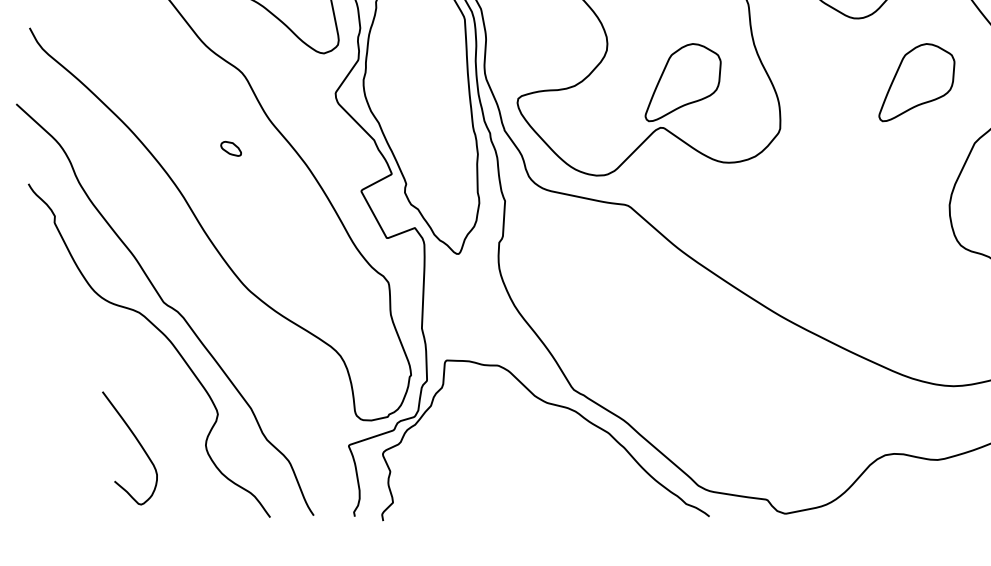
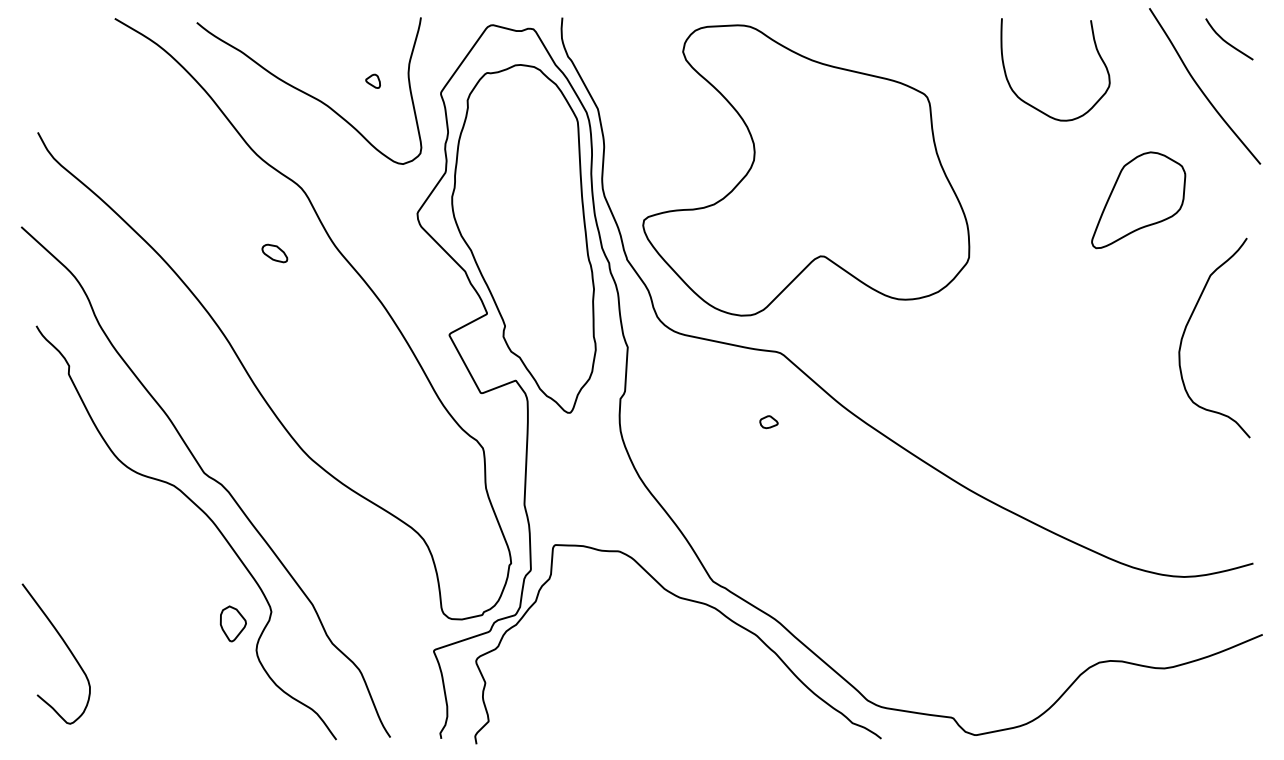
part: (683, 82) -> (848, 200), removed
part: (230, 148) -> (274, 253), moved
part: (618, 261) -> (768, 422), added
part: (186, 423) -> (232, 623), added
curve: (137, 441) -> (65, 645), moved

